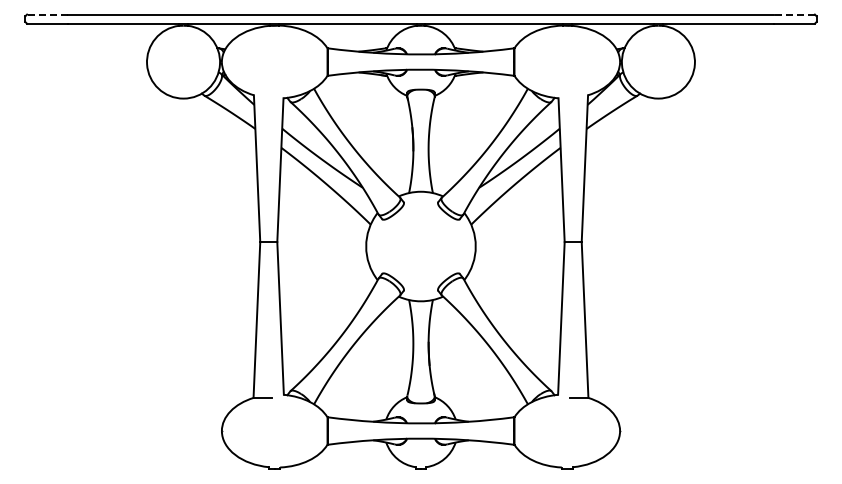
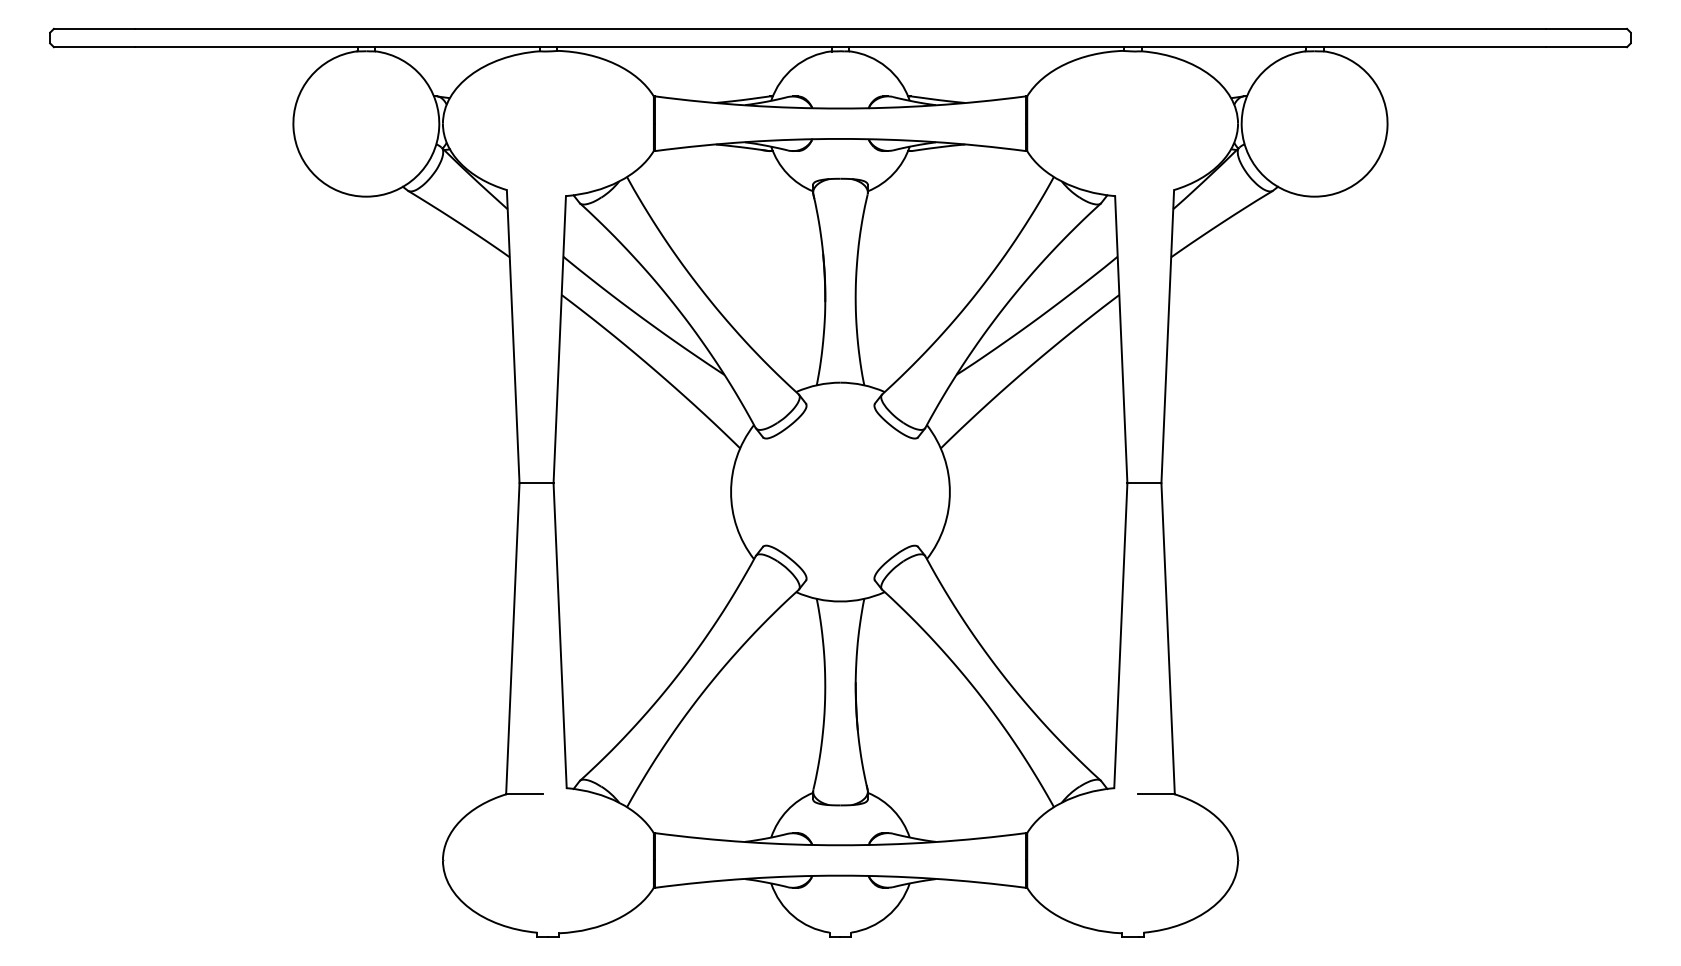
line: (46, 14) -> (92, 28), dashed -> solid
line: (794, 14) -> (1586, 28), dashed -> solid

